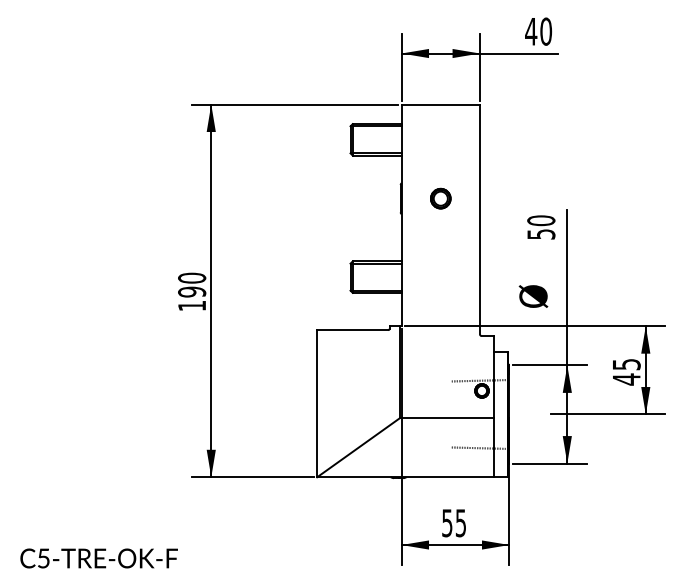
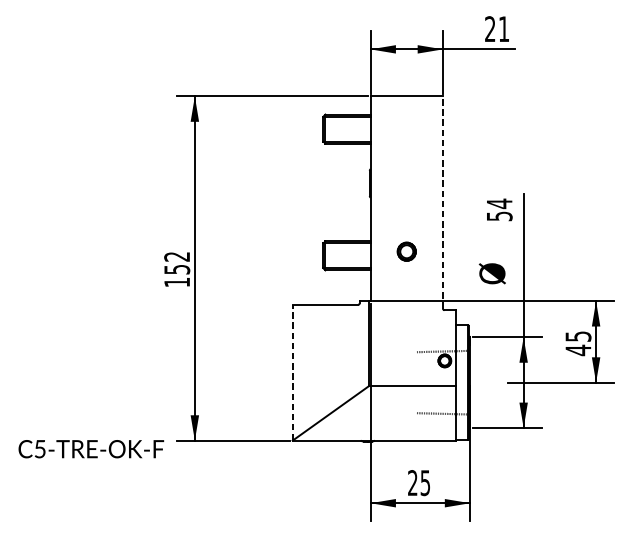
text: (538, 31) -> (497, 29), 40 -> 21
part: (440, 198) -> (406, 251), moved
line: (480, 219) -> (443, 202), solid -> dashed
text: (541, 220) -> (499, 203), 50 -> 54
text: (192, 284) -> (177, 262), 190 -> 152
line: (317, 403) -> (292, 372), solid -> dashed
text: (447, 523) -> (412, 483), 55 -> 25
text: (98, 558) -> (90, 449), moved

